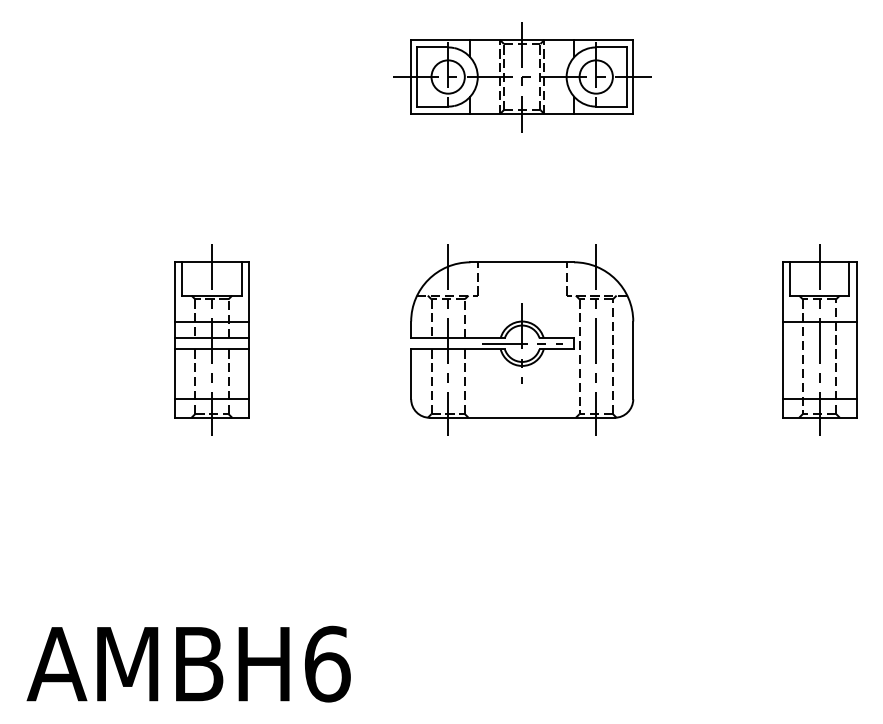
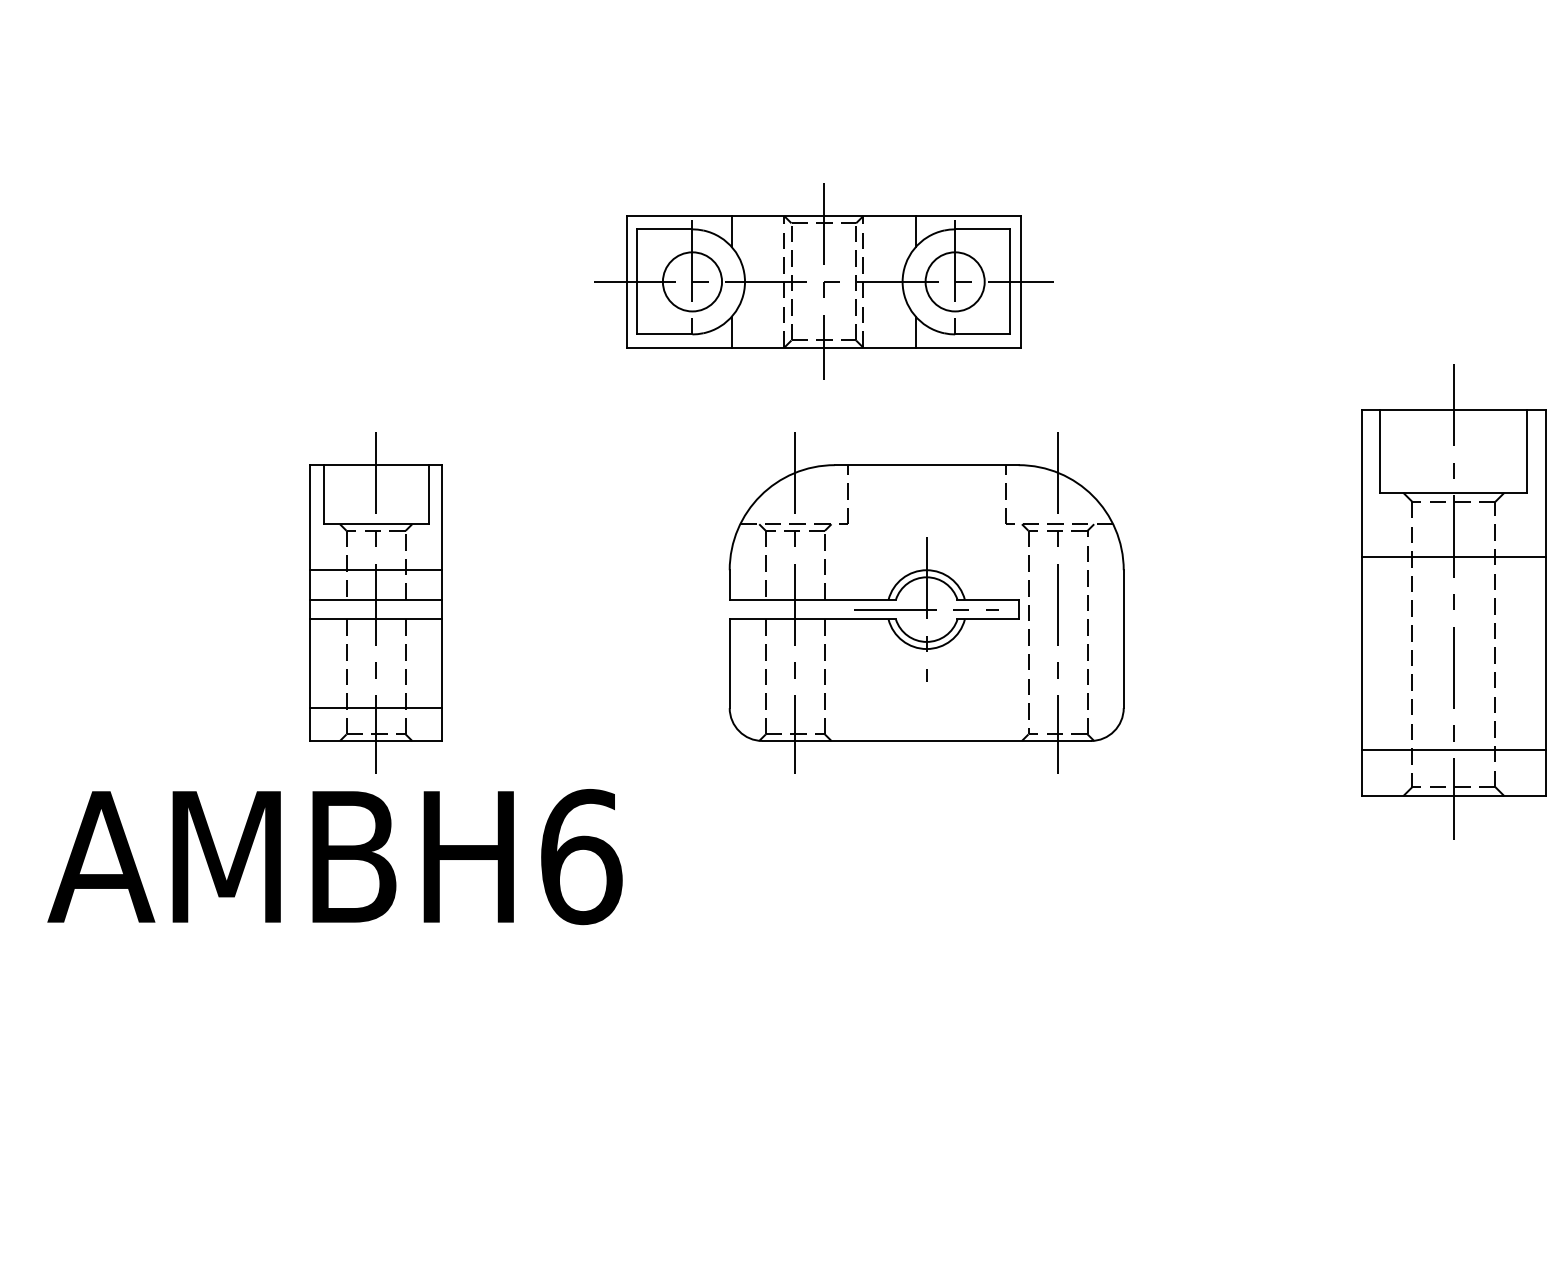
part: (522, 77) -> (824, 282), moved
part: (819, 339) -> (1454, 602), size x1.4
text: (188, 663) -> (334, 855), moved

